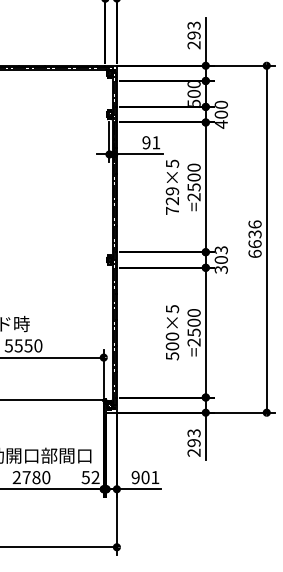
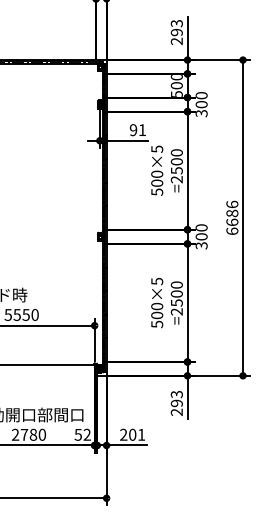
text: (221, 124) -> (201, 113), 400 -> 300
text: (172, 200) -> (157, 182), 729×5 -> 500×5
text: (255, 234) -> (232, 213), 6636 -> 6686
text: (221, 249) -> (201, 227), 303 -> 300
text: (135, 477) -> (123, 434), 901 -> 201

